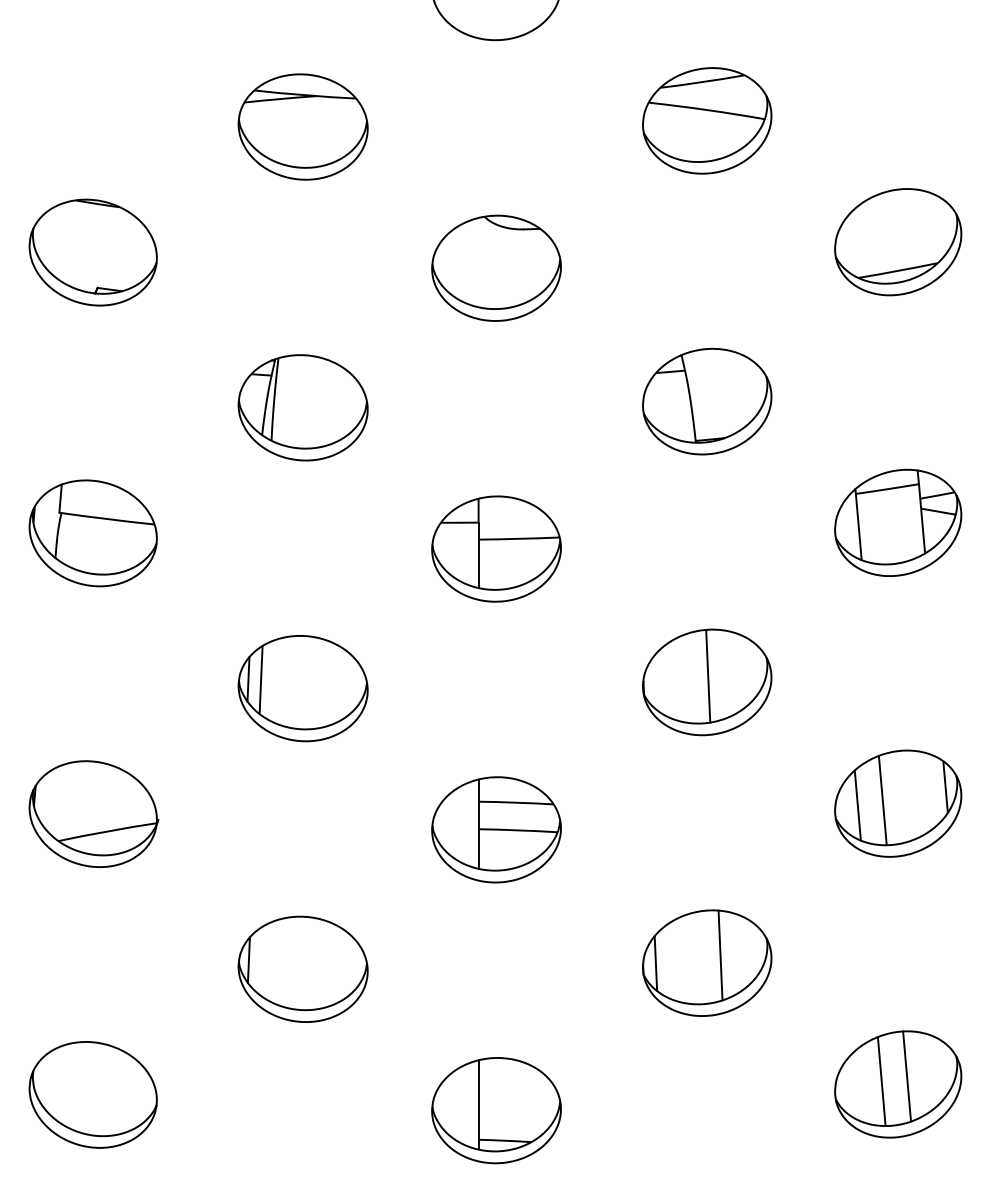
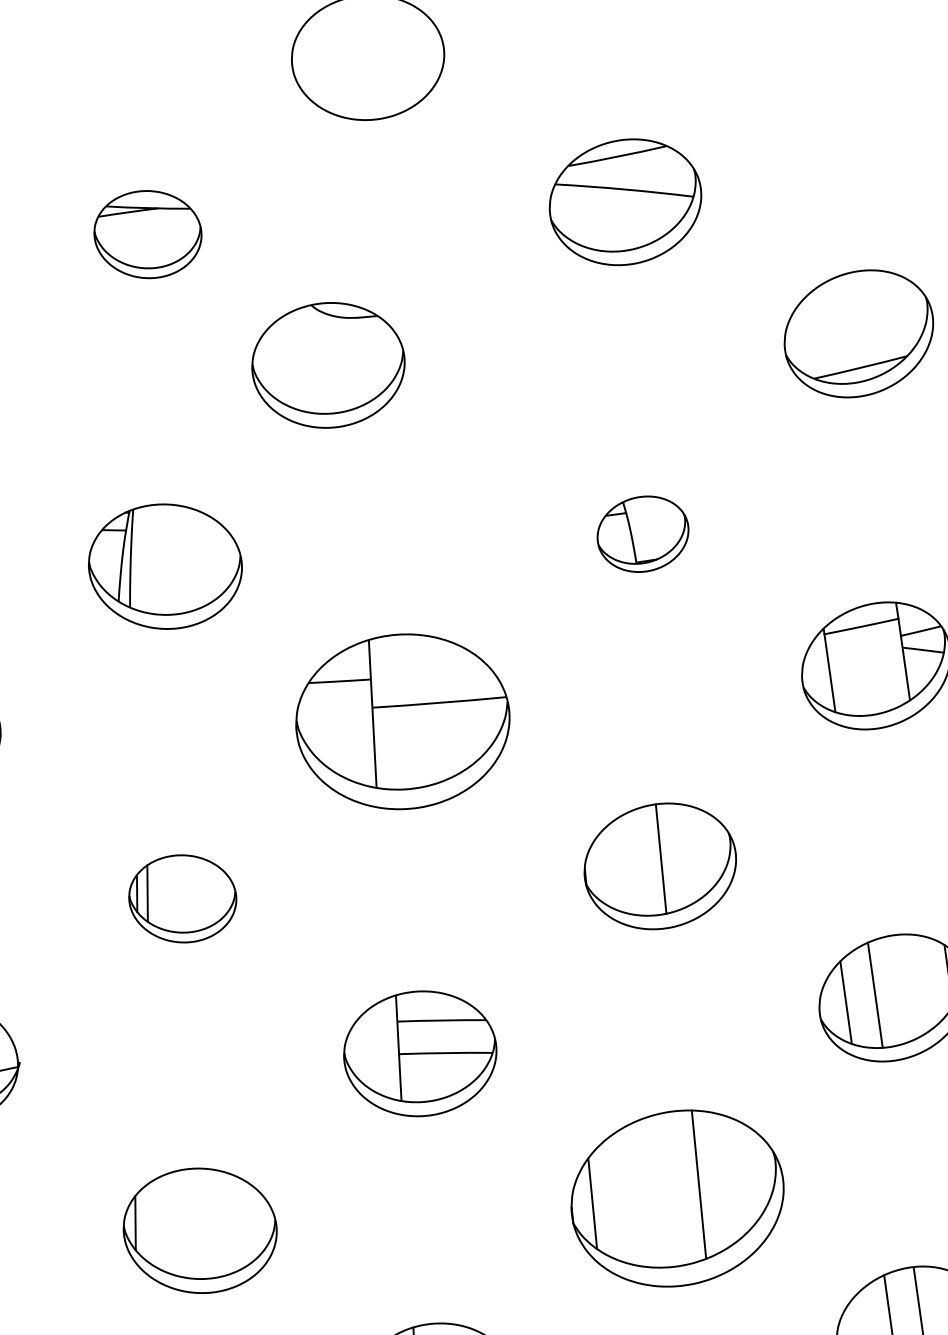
part: (302, 126) -> (147, 234), size x0.7
part: (496, 267) -> (328, 364), moved
part: (707, 401) -> (643, 534), size x0.6
part: (496, 548) -> (402, 721), size x1.4
part: (302, 688) -> (182, 898), size x0.7
part: (707, 962) -> (678, 1197), size x1.4

